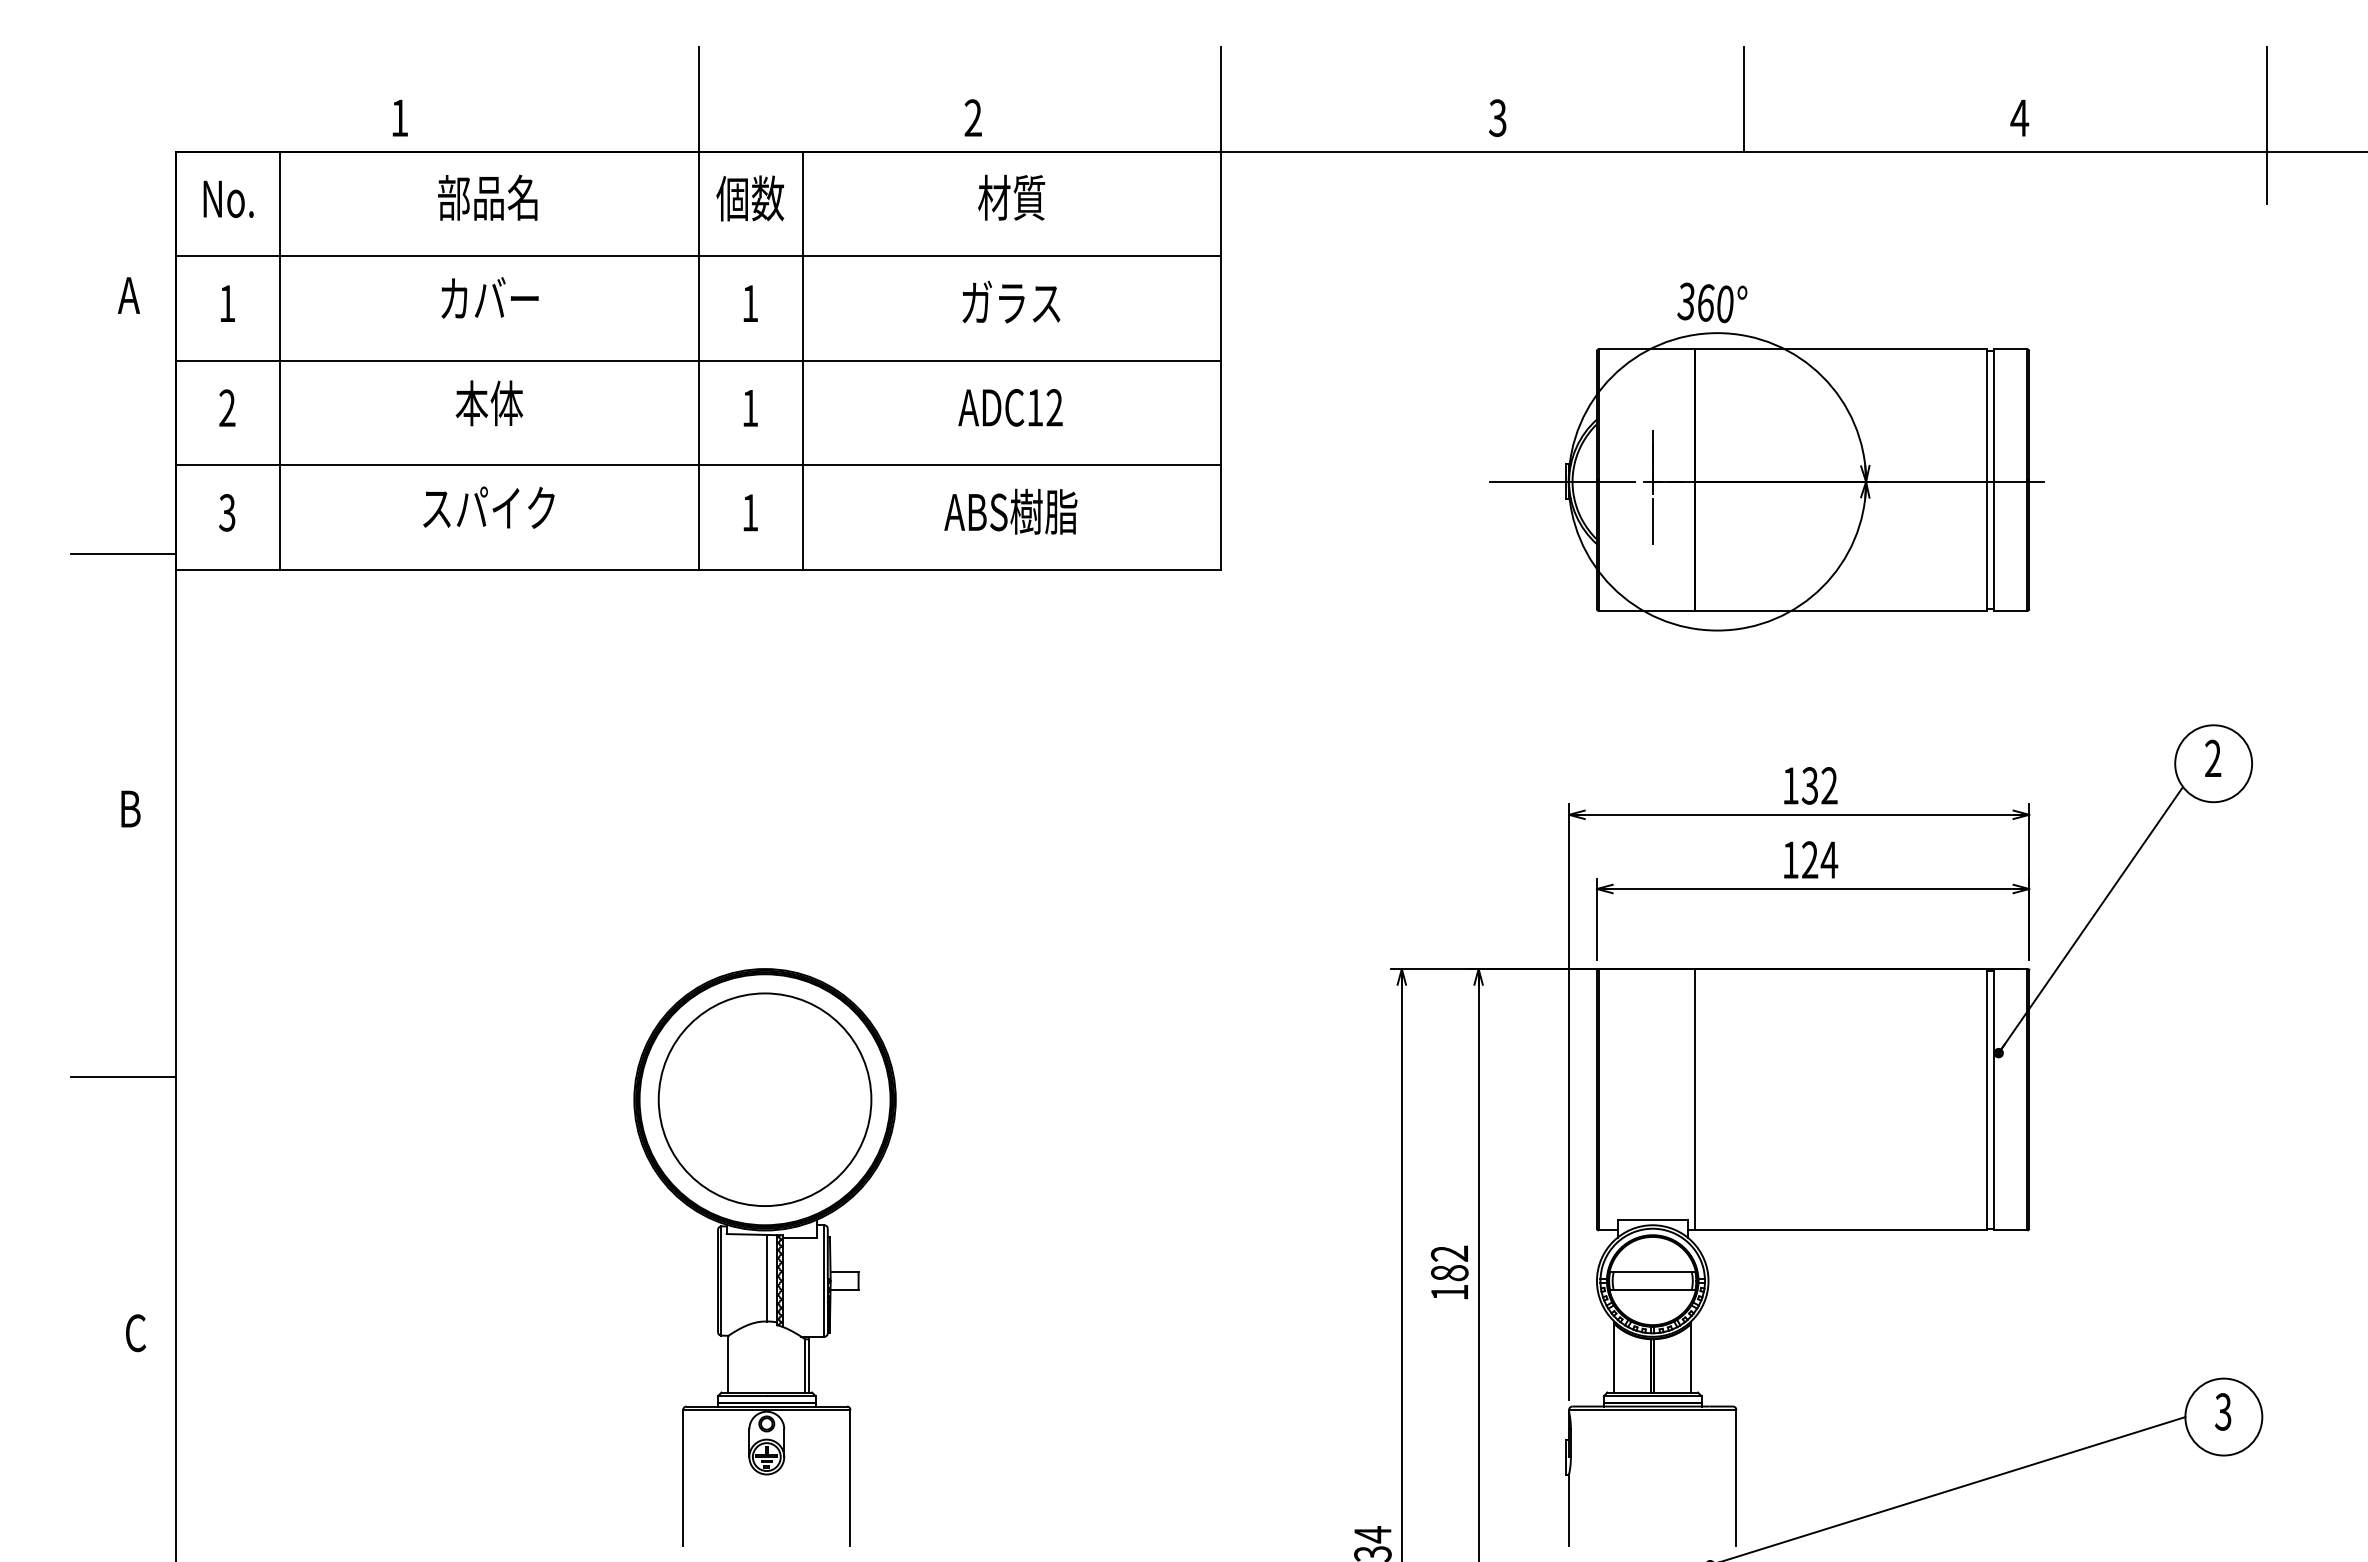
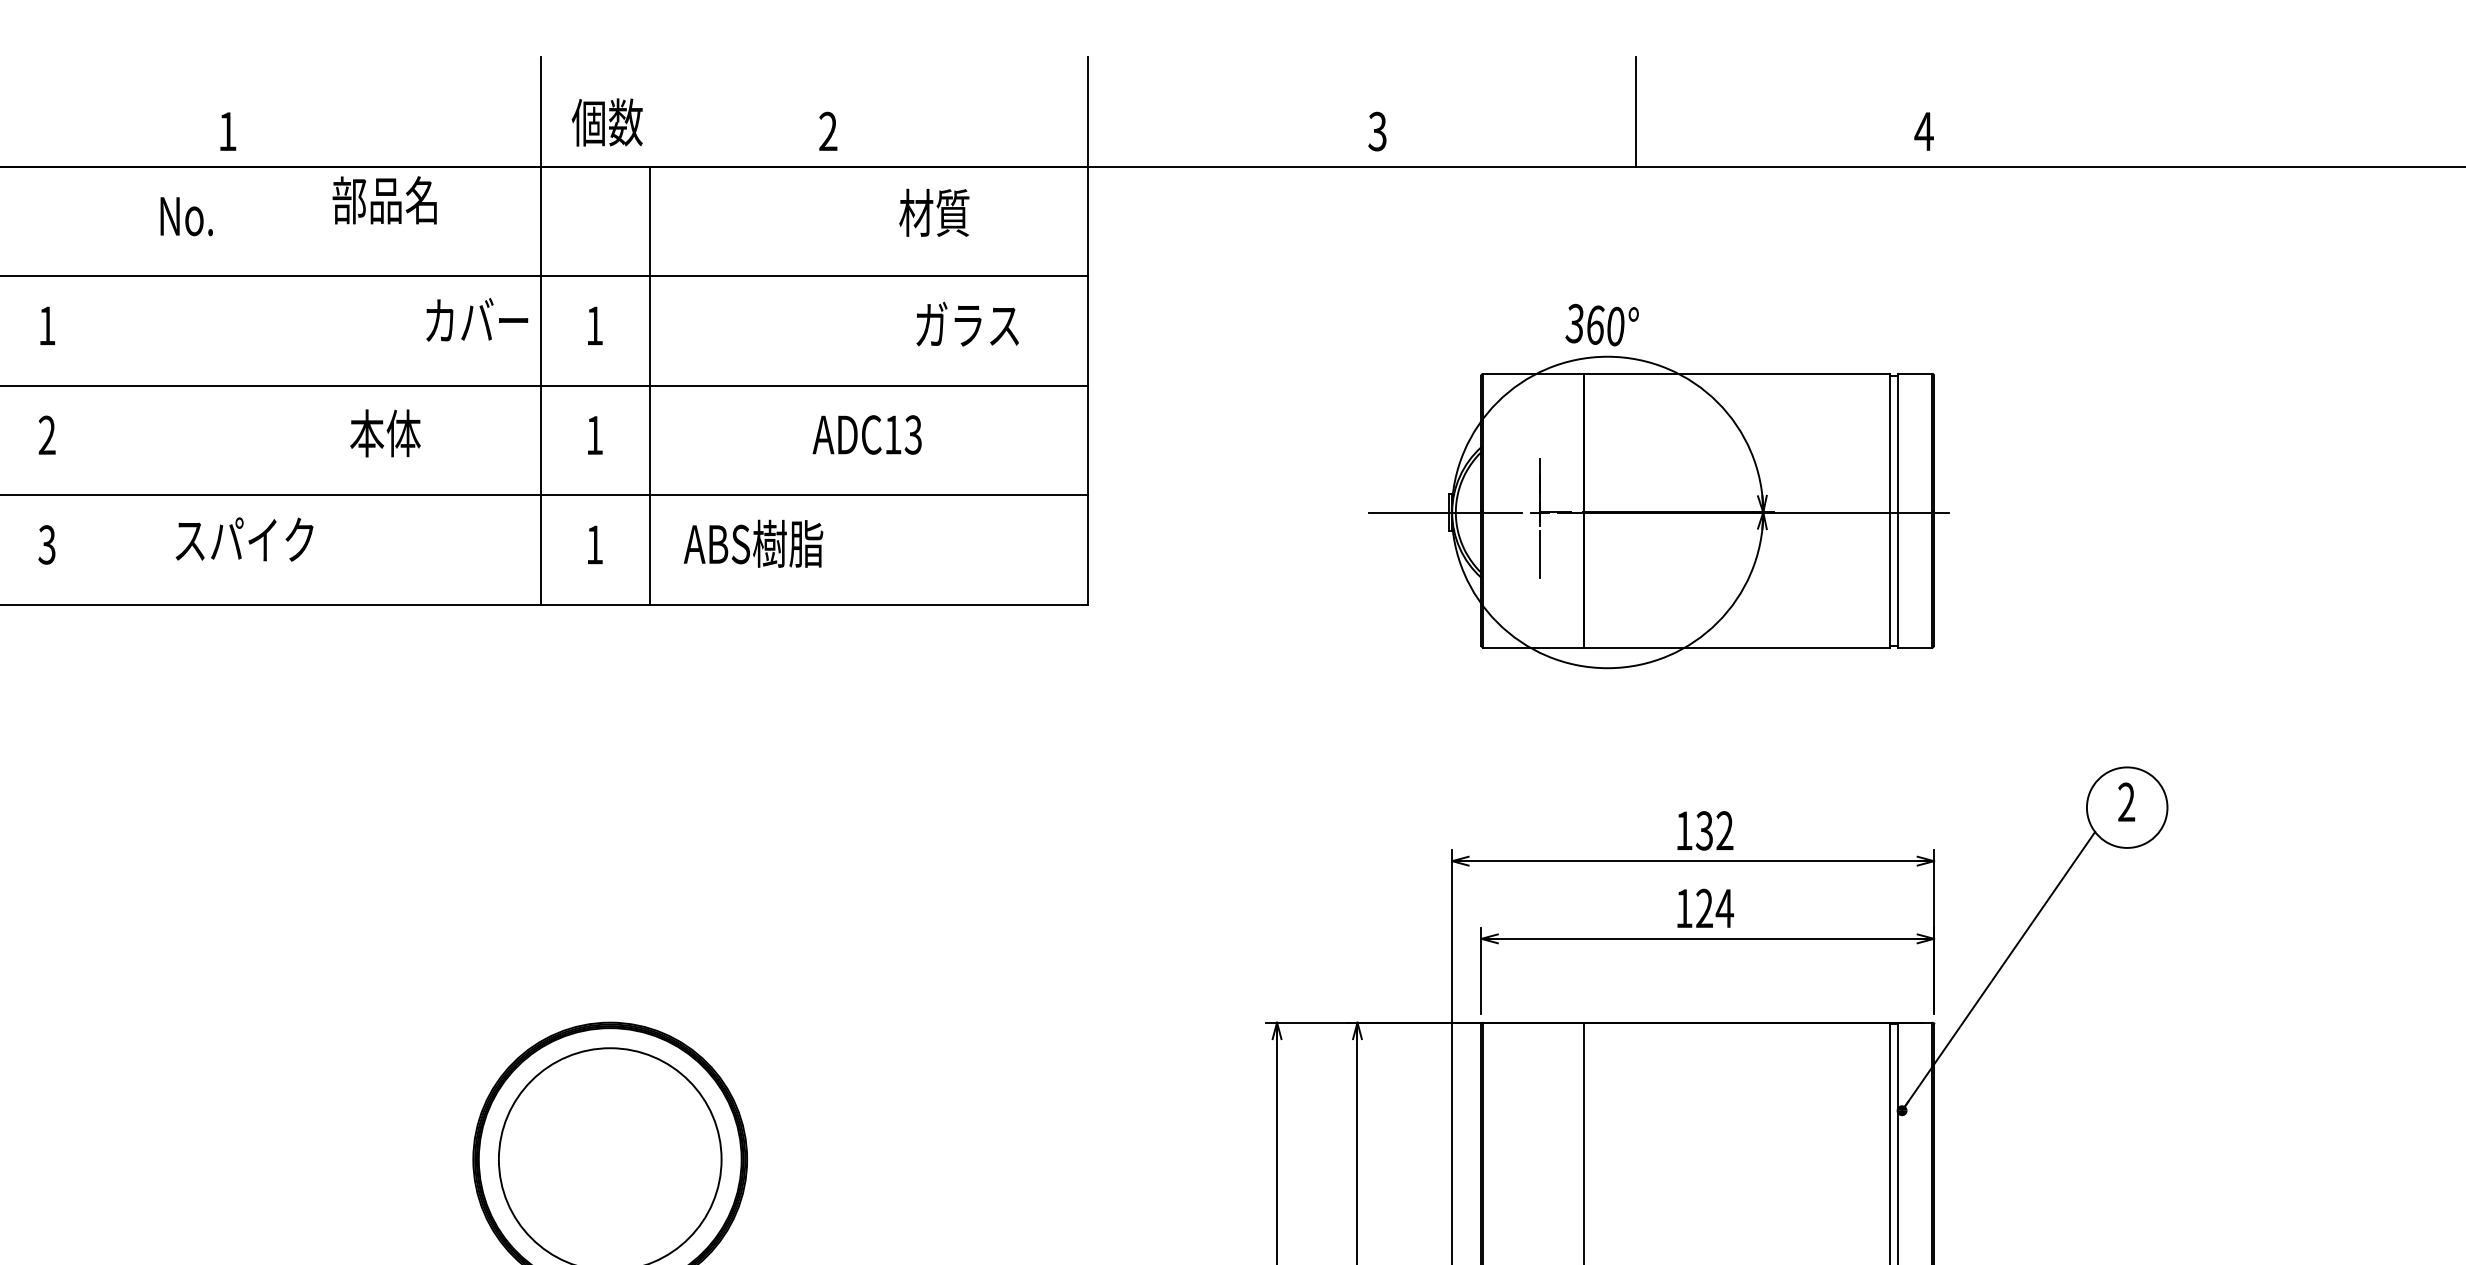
line: (2267, 125) -> (2183, 139), removed
text: (487, 197) -> (384, 200), moved
text: (1011, 197) -> (934, 212), moved
text: (228, 198) -> (186, 215), moved
text: (750, 198) -> (607, 122), moved
text: (489, 297) -> (476, 319), moved
text: (1011, 301) -> (967, 323), moved
line: (280, 360) -> (102, 385), removed
text: (489, 403) -> (385, 433), moved
text: (1054, 408) -> (913, 435), ADC12 -> ADC13
text: (488, 507) -> (244, 539), moved
text: (1010, 511) -> (753, 543), moved

